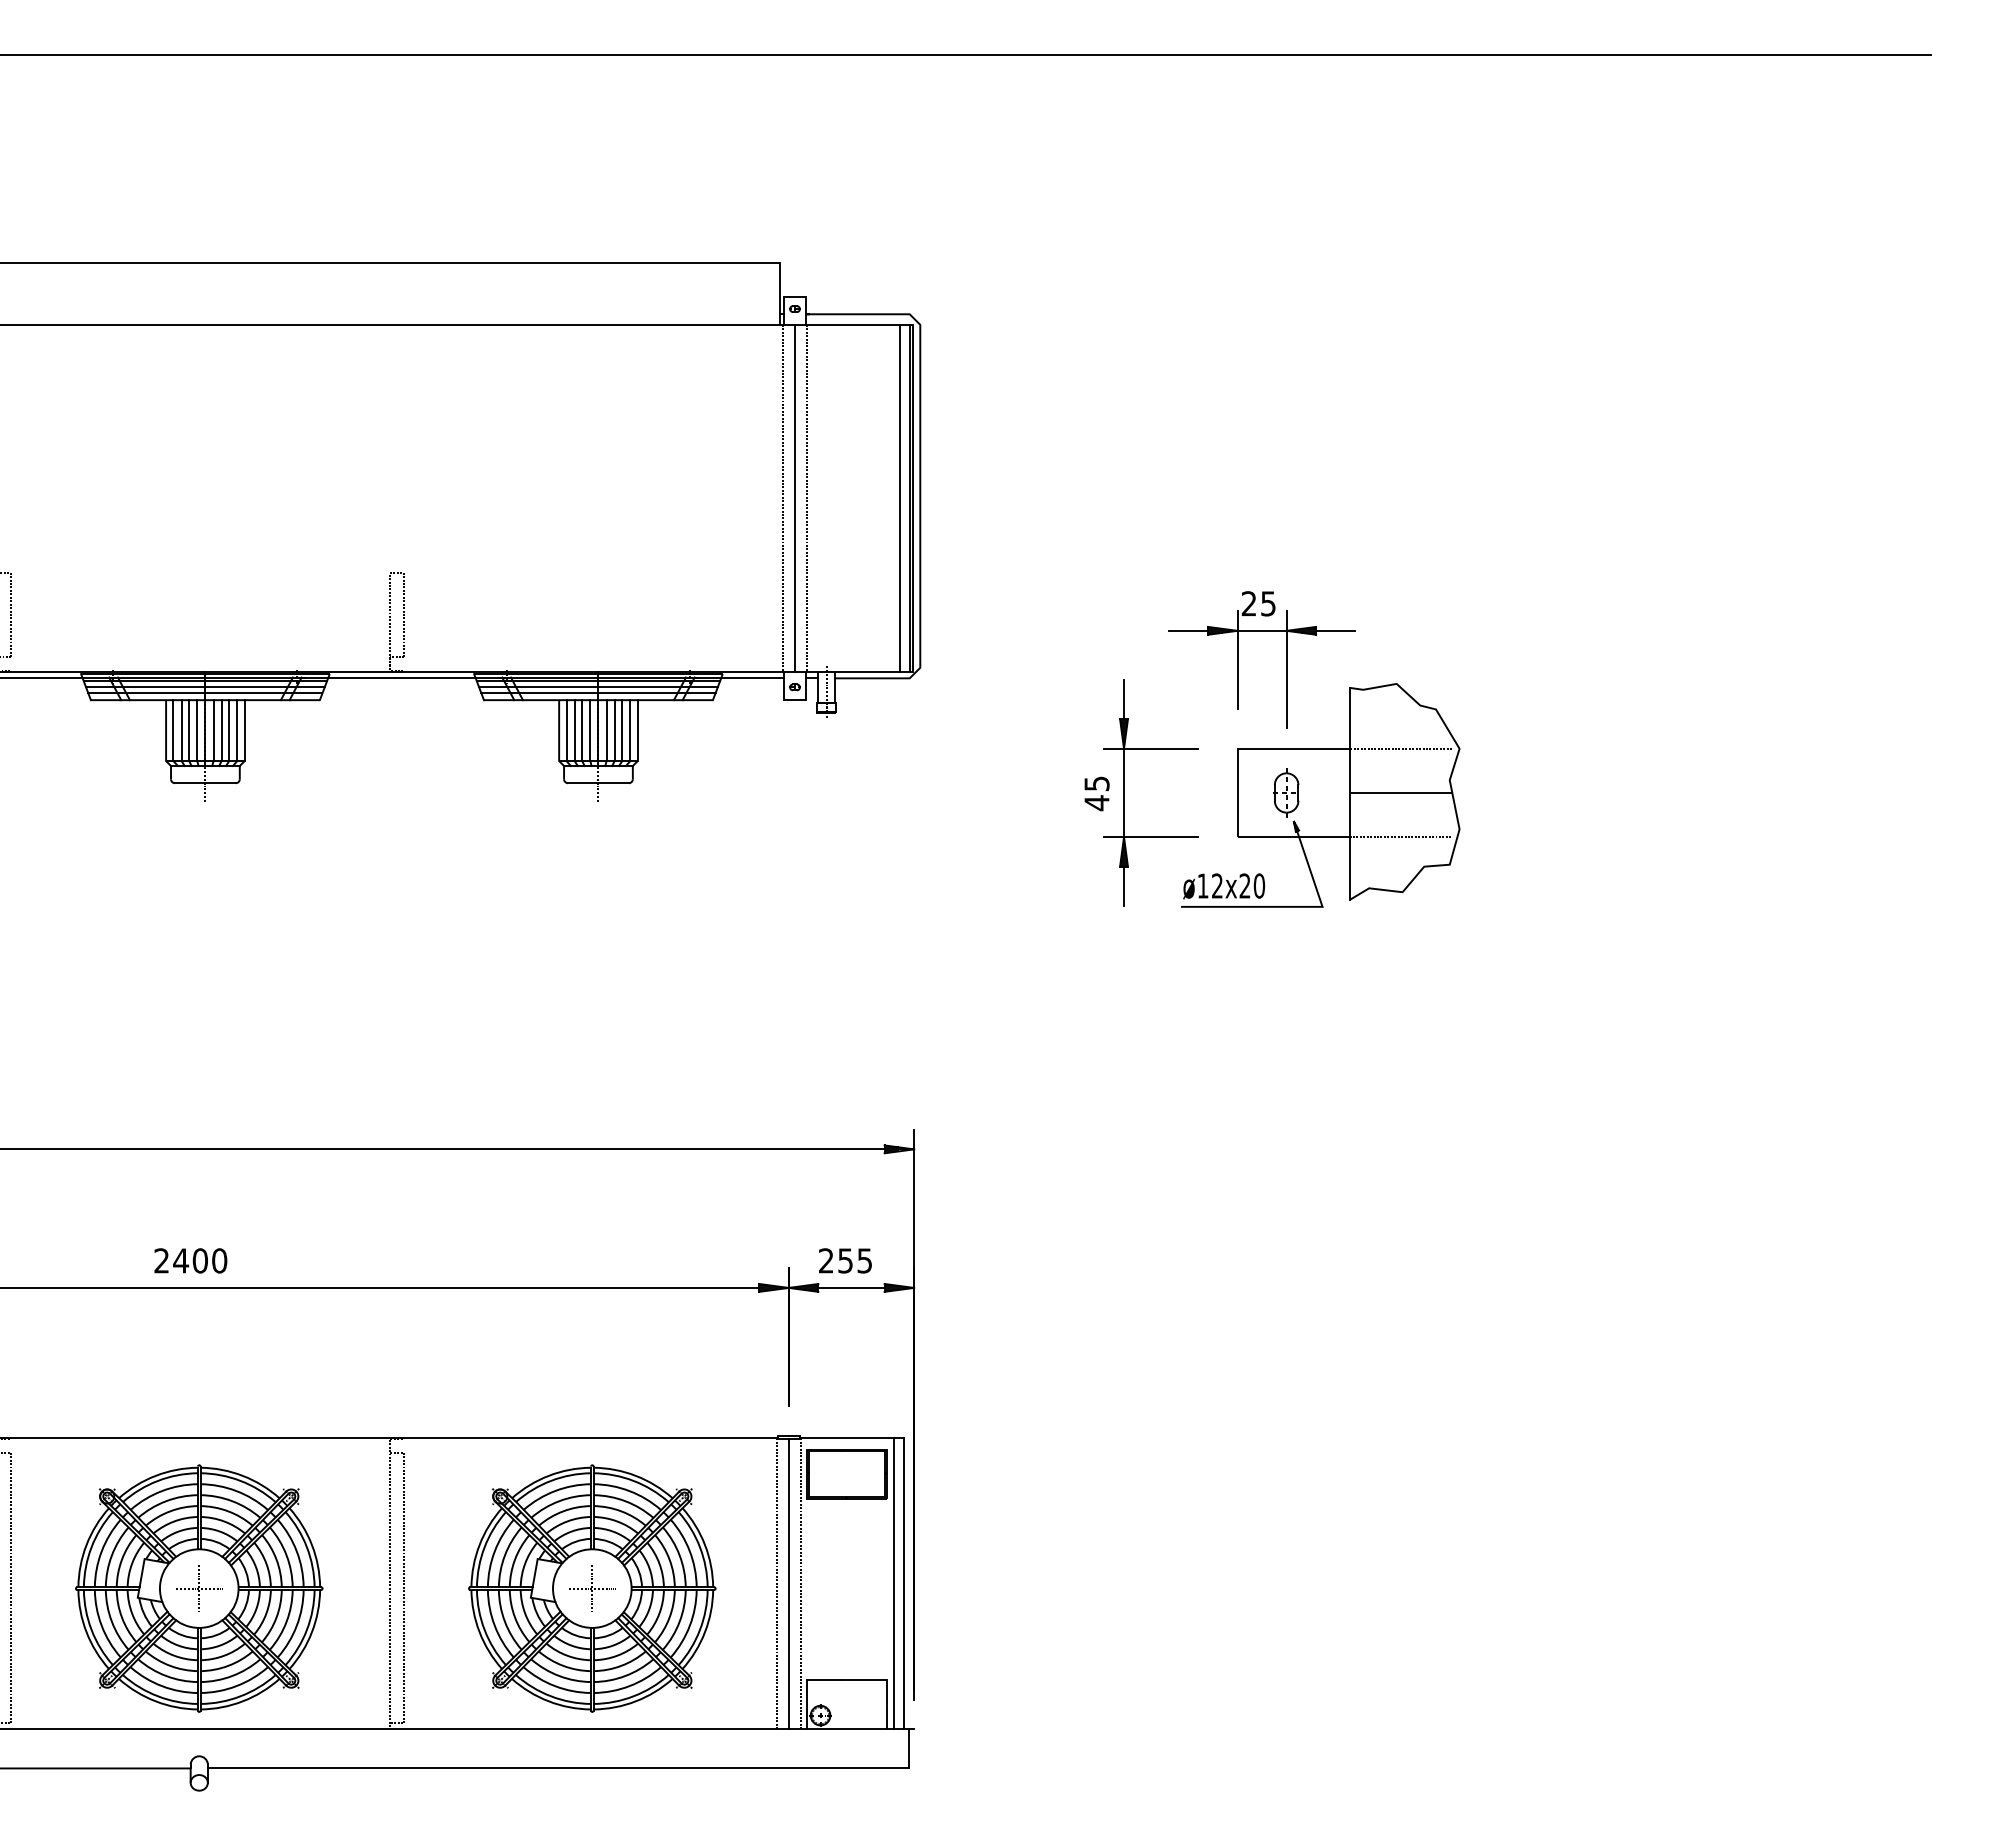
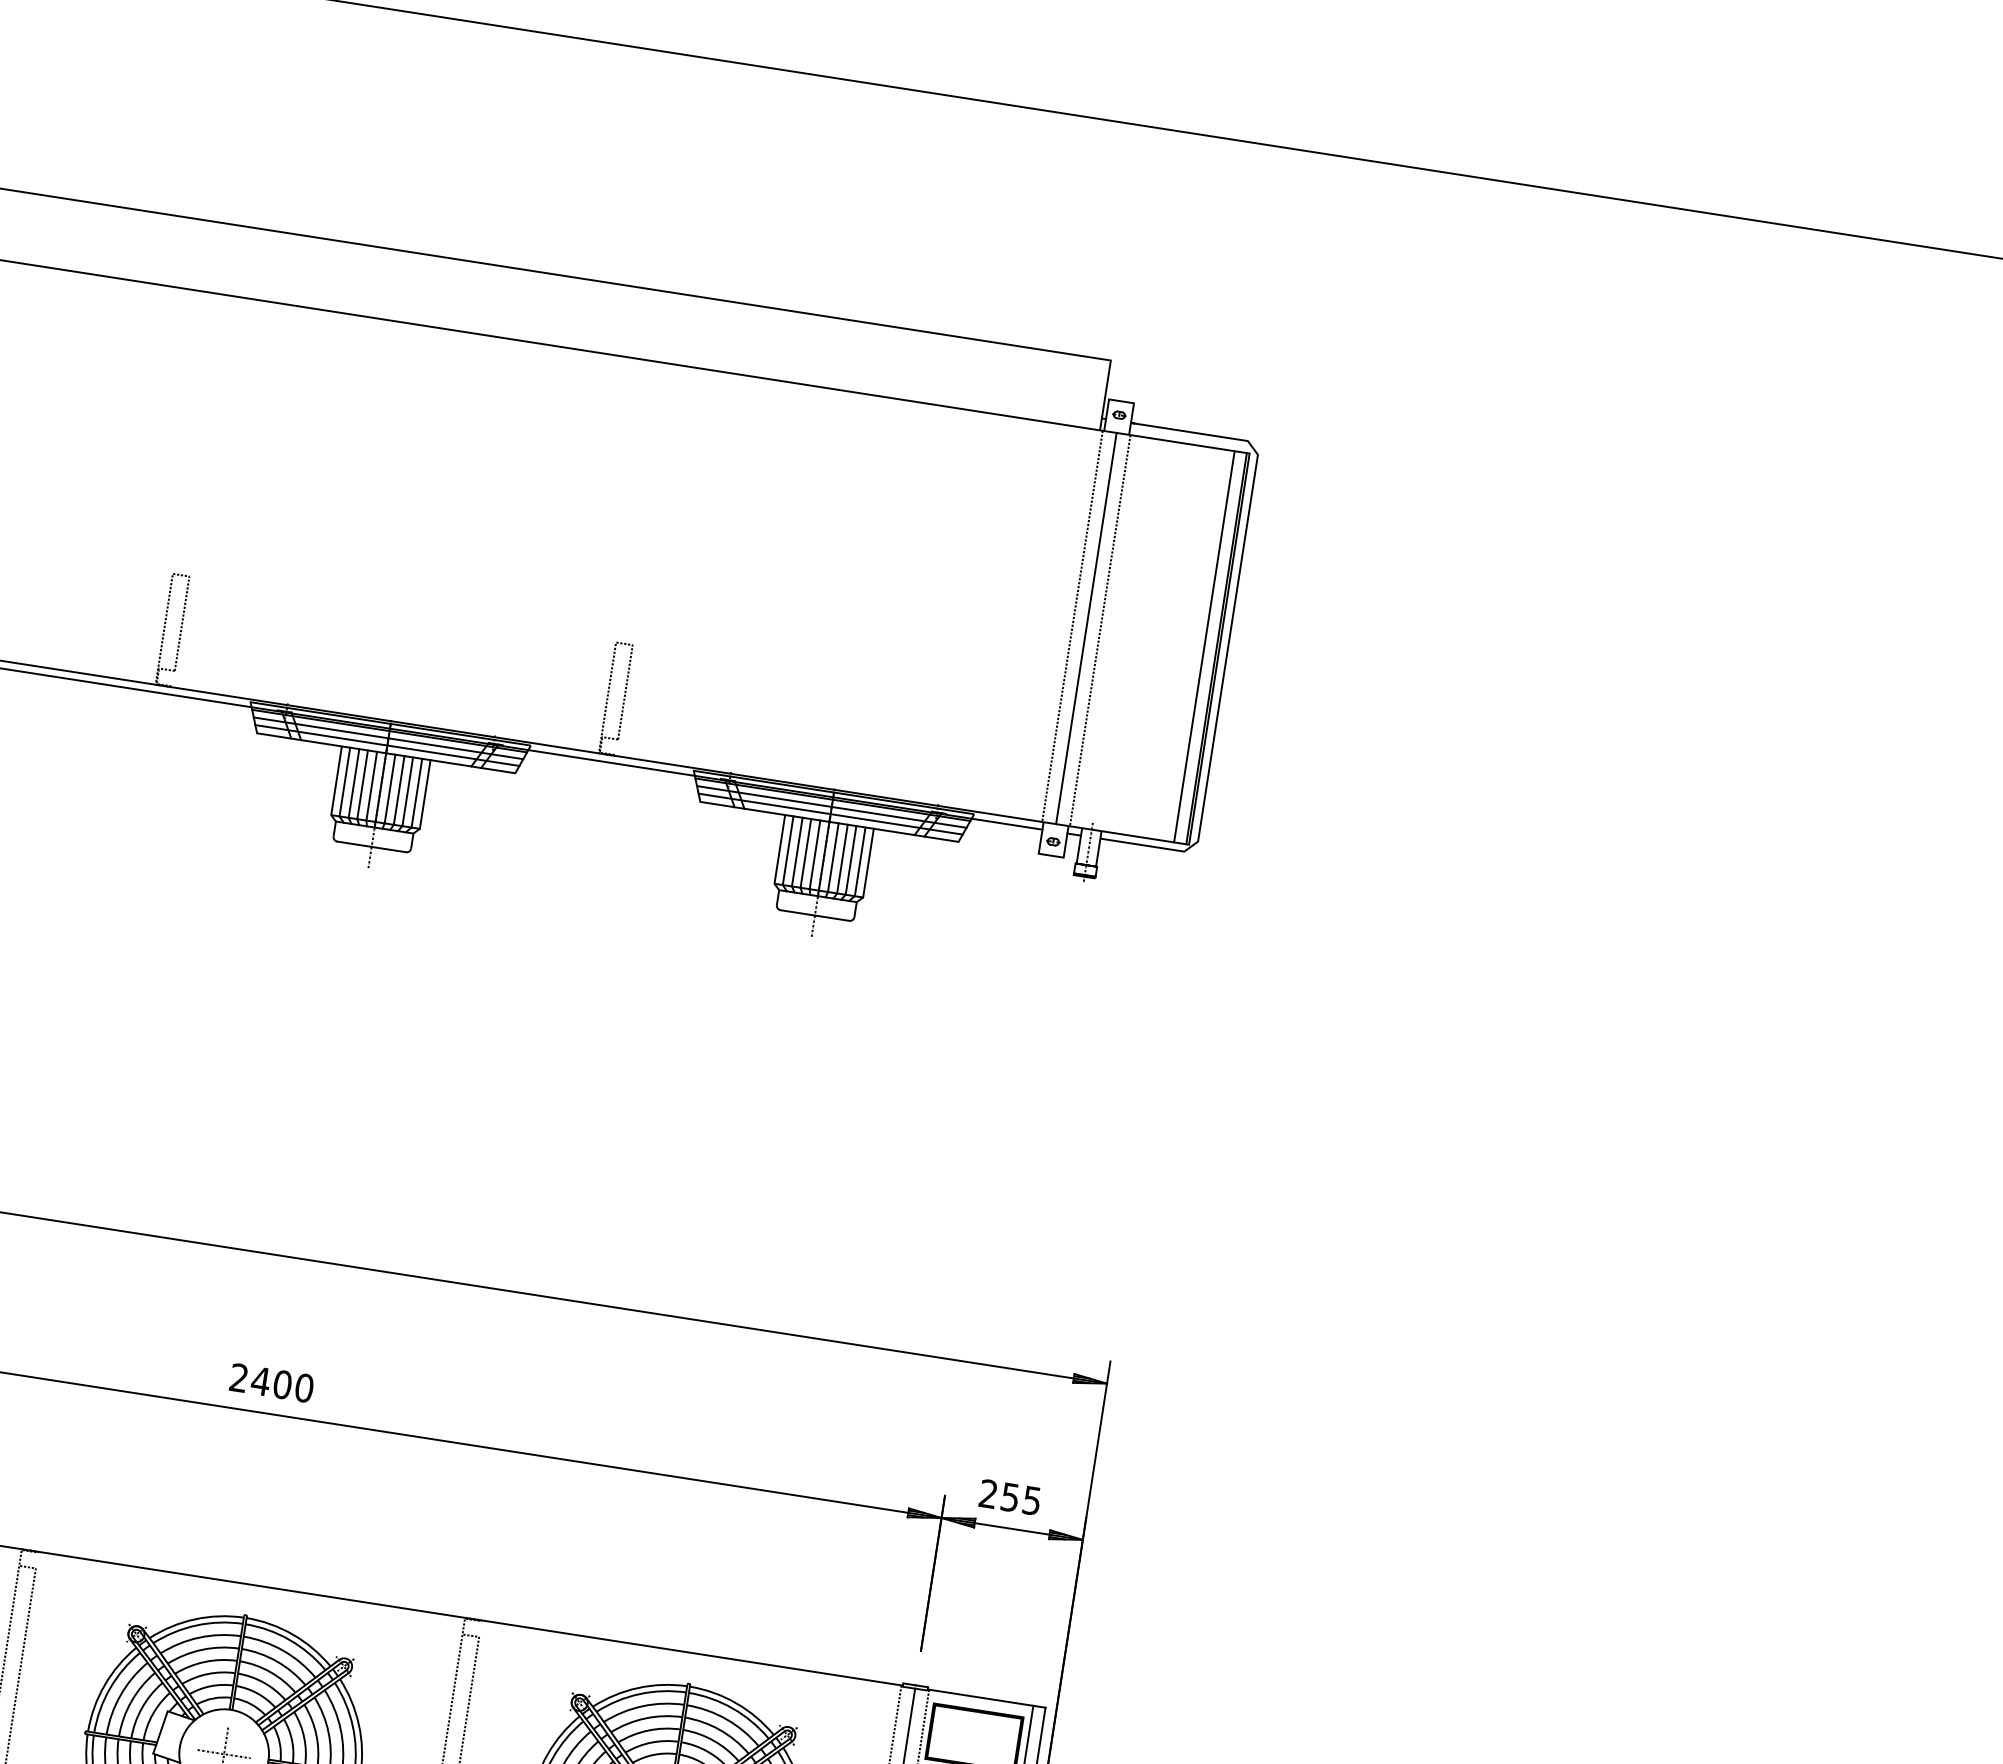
part: (1272, 749) -> (1581, 995), removed

